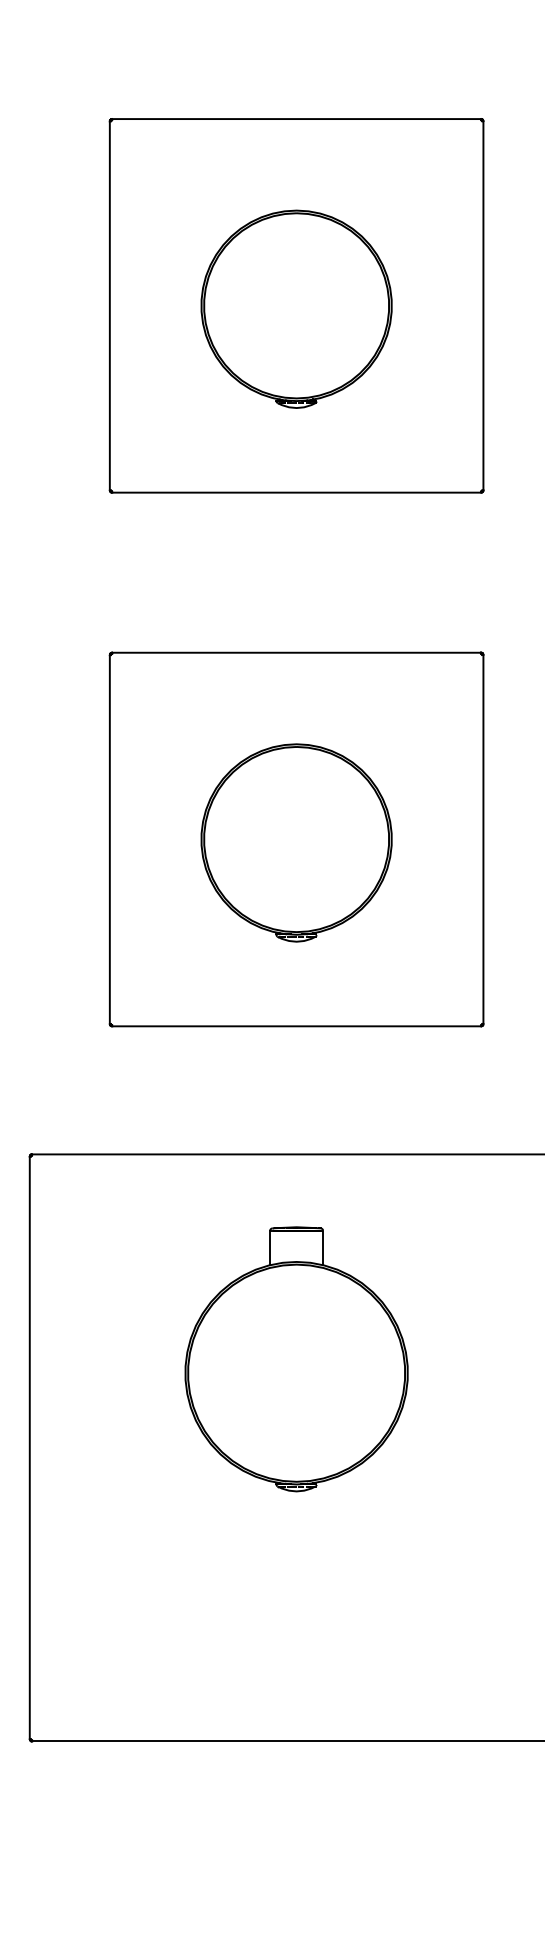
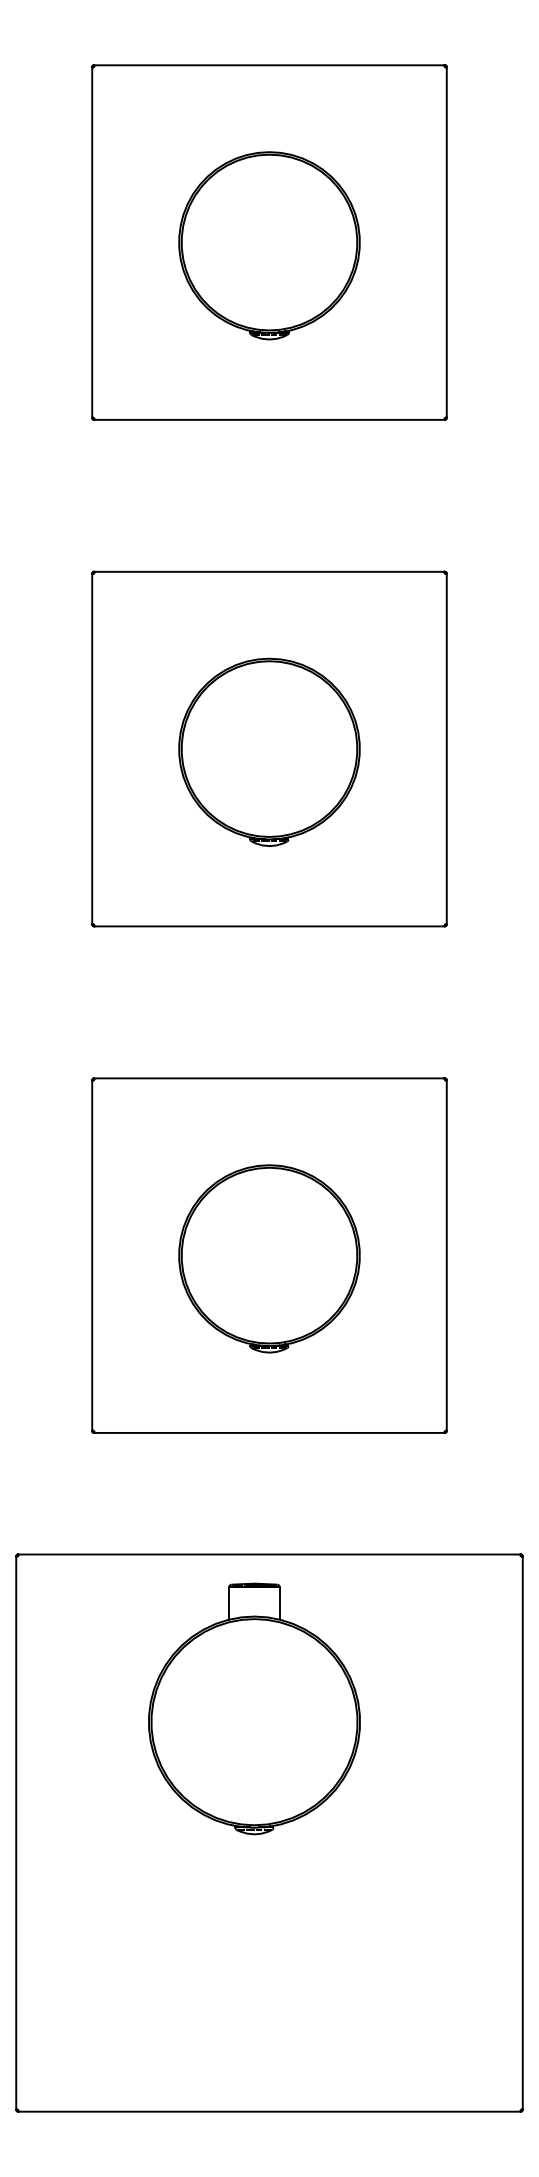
part: (296, 1358) -> (254, 1708), moved

